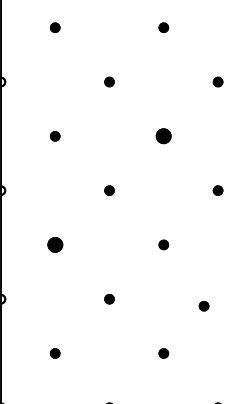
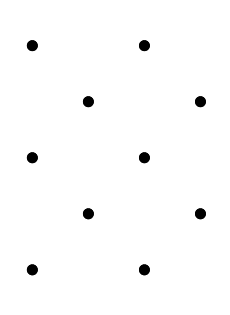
part: (163, 136) -> (144, 45), size x0.62
part: (54, 244) -> (31, 157), size x0.62
part: (203, 306) -> (199, 214), moved

